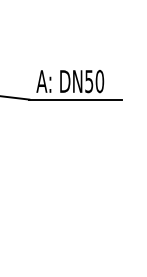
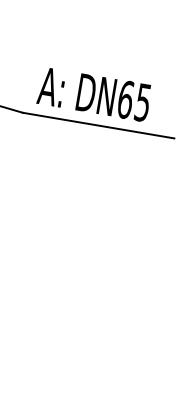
text: (94, 81) -> (134, 101), DN50 -> DN65

